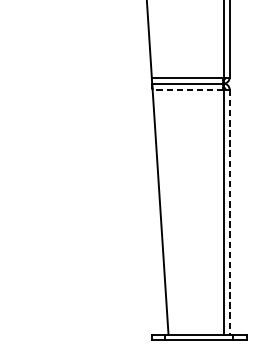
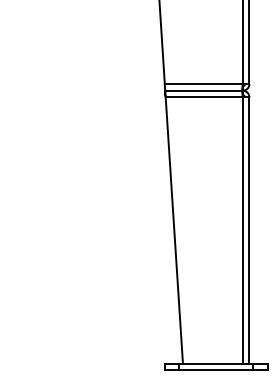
line: (188, 89) -> (204, 97), dashed -> solid
line: (229, 213) -> (249, 231), dashed -> solid

